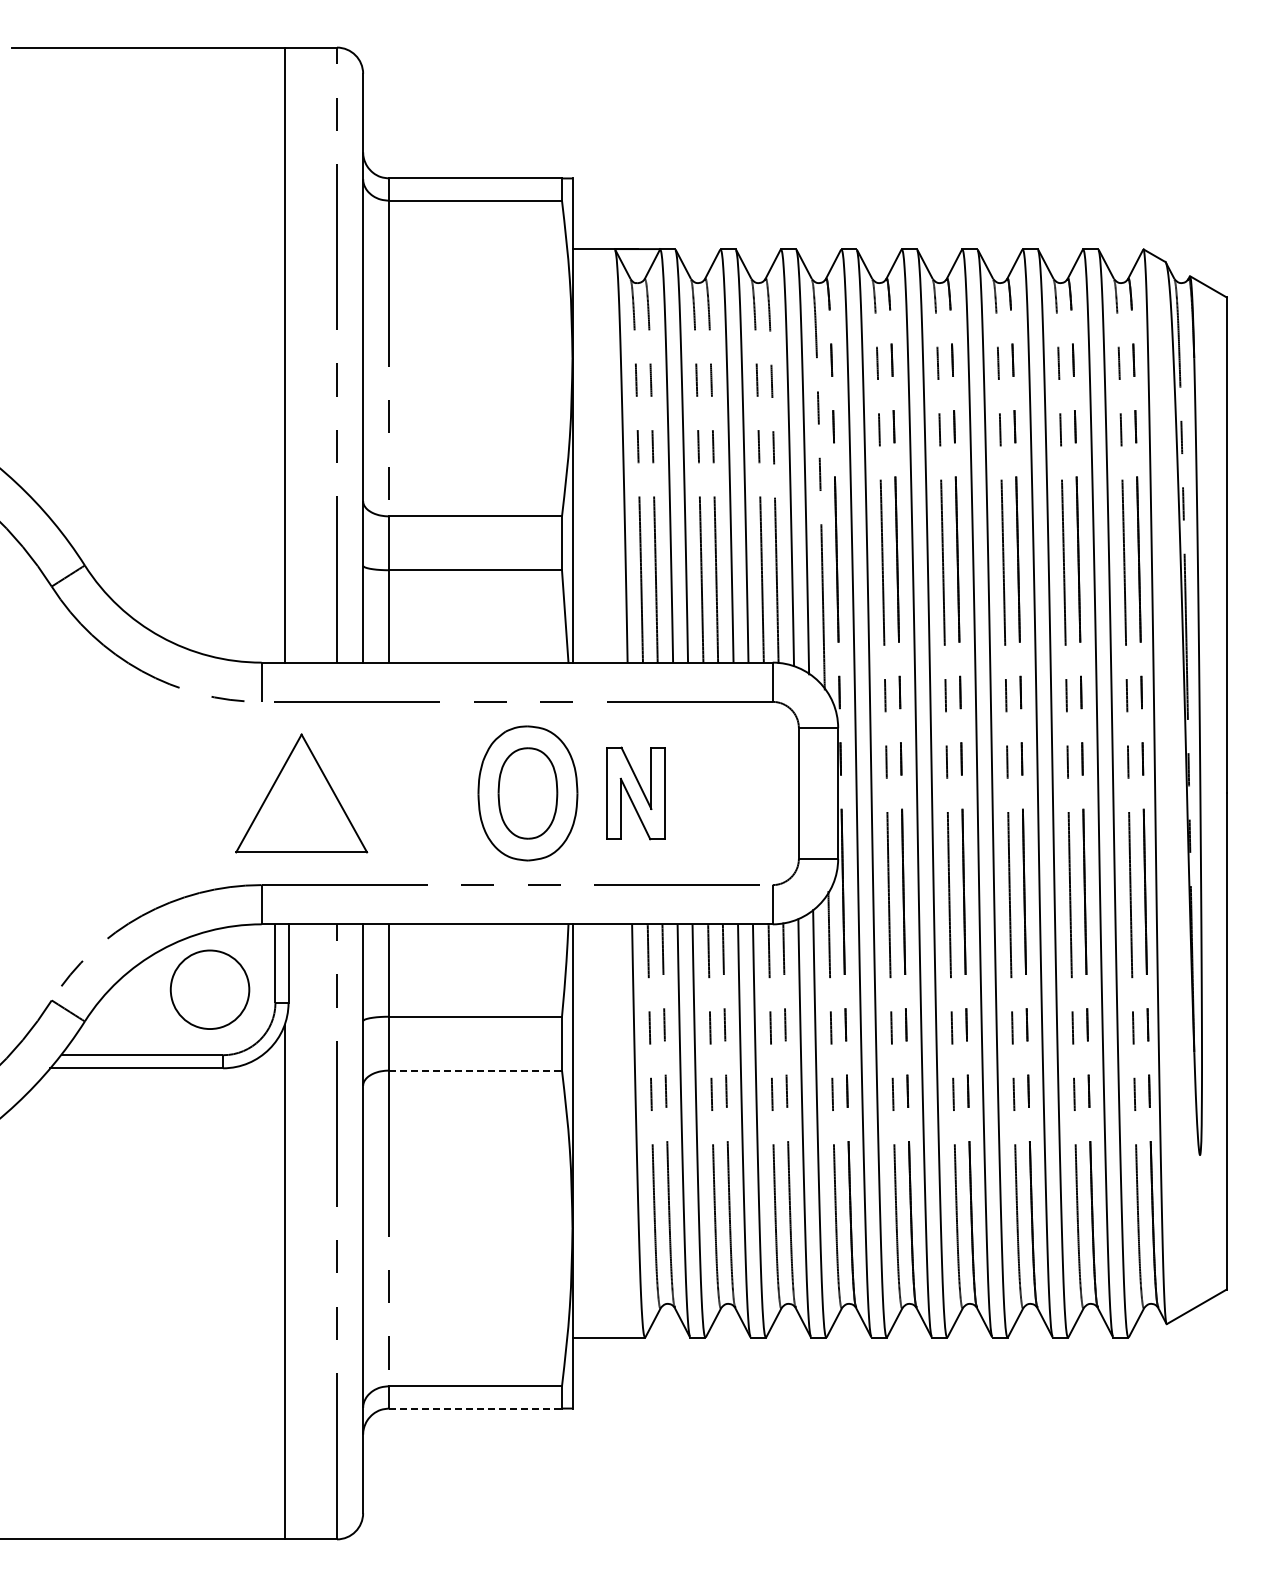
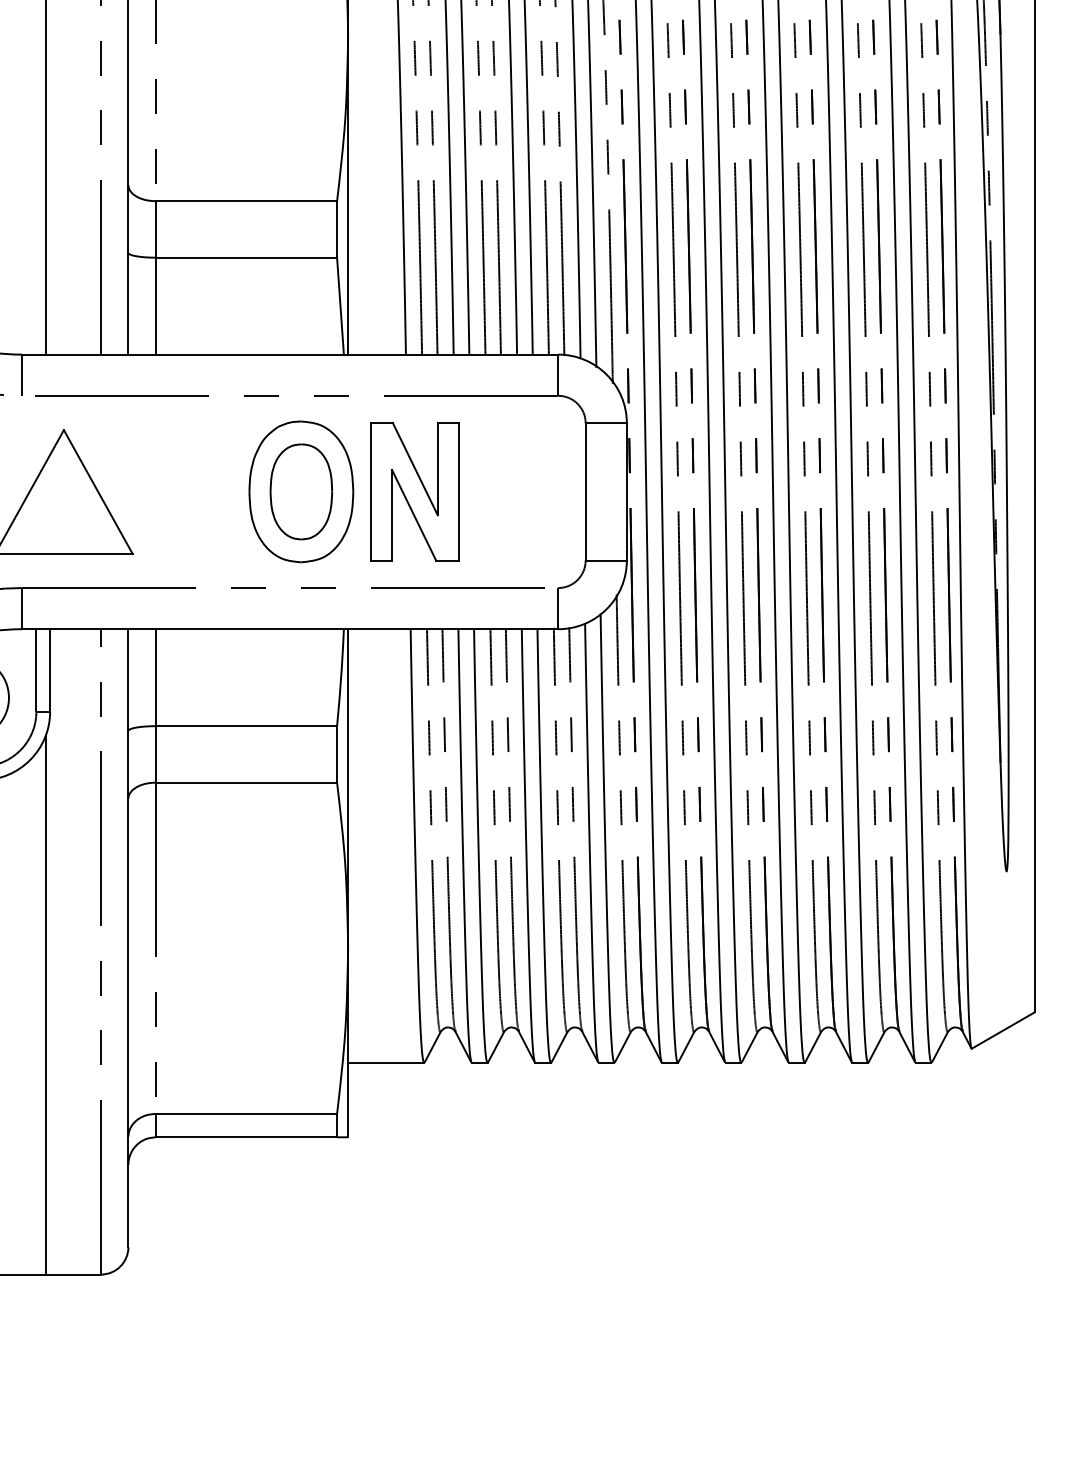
part: (635, 793) -> (414, 491), size x1.43
line: (476, 1070) -> (247, 782), dashed -> solid
line: (476, 1408) -> (247, 1137), dashed -> solid

